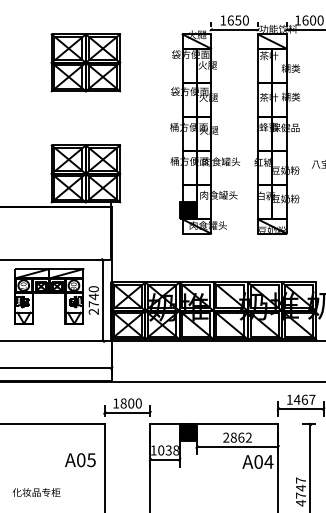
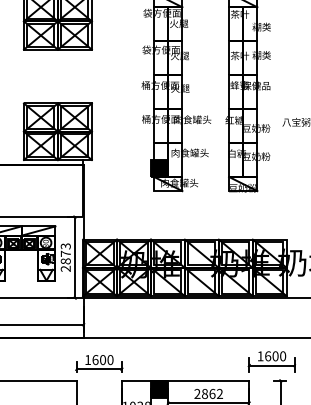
text: (93, 296) -> (65, 253), 2740 -> 2873
text: (304, 399) -> (275, 356), 1467 -> 1600
text: (123, 403) -> (95, 359), 1800 -> 1600

